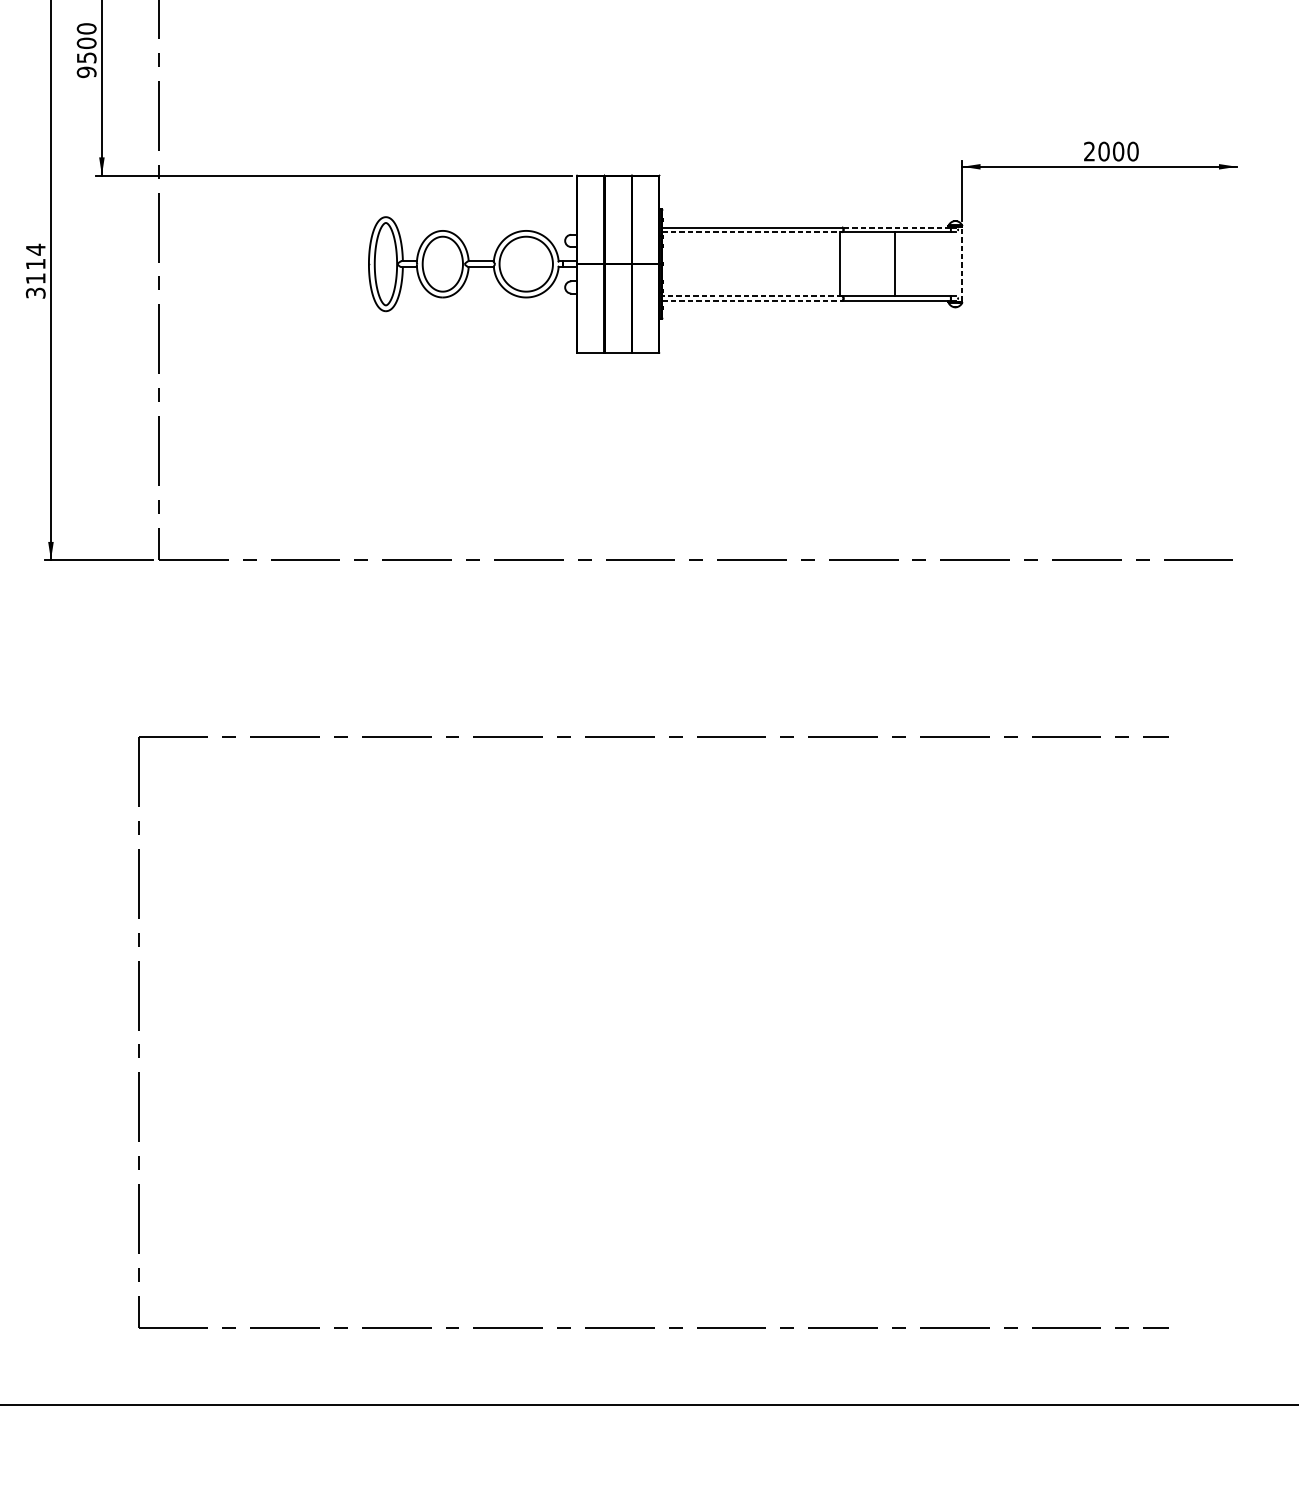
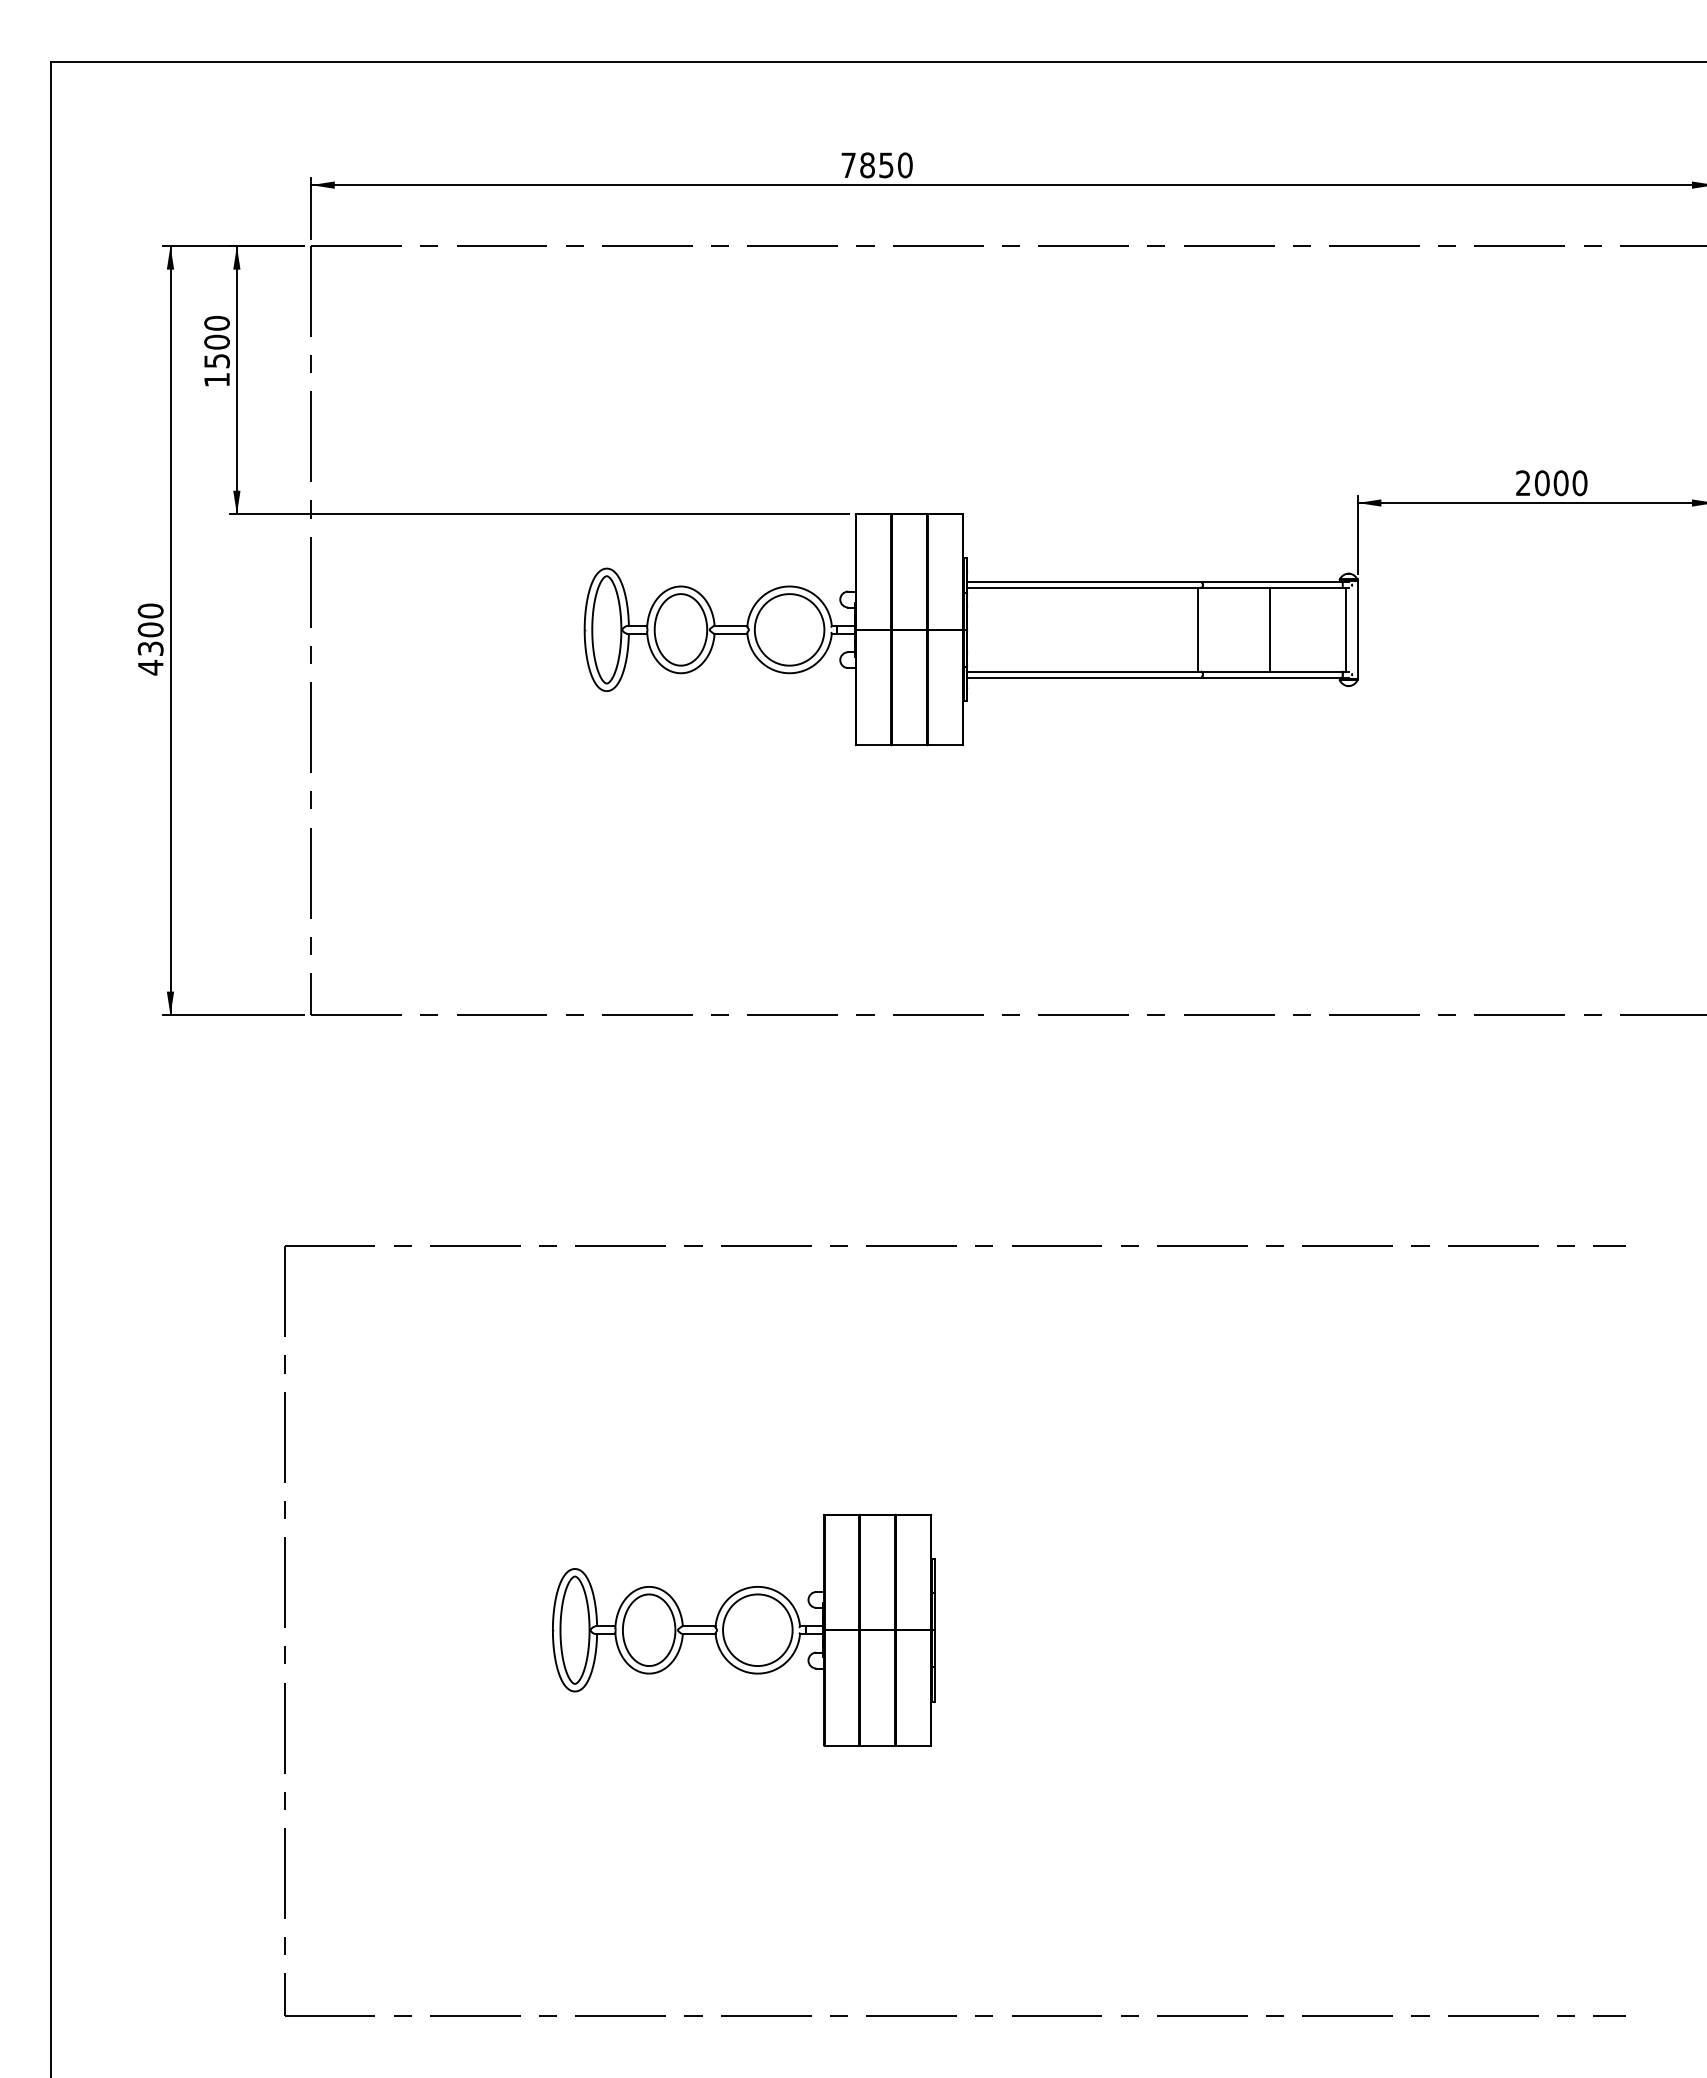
text: (86, 71) -> (216, 379), 9500 -> 1500
line: (896, 227) -> (1271, 582), dashed -> solid
line: (752, 232) -> (1084, 588), dashed -> solid
line: (953, 263) -> (1345, 629), added
line: (962, 263) -> (1357, 629), dashed -> solid
text: (35, 271) -> (150, 639), 3114 -> 4300
line: (751, 296) -> (1083, 671), dashed -> solid
line: (752, 300) -> (1084, 677), dashed -> solid
part: (490, 1031) -> (743, 1629), added

